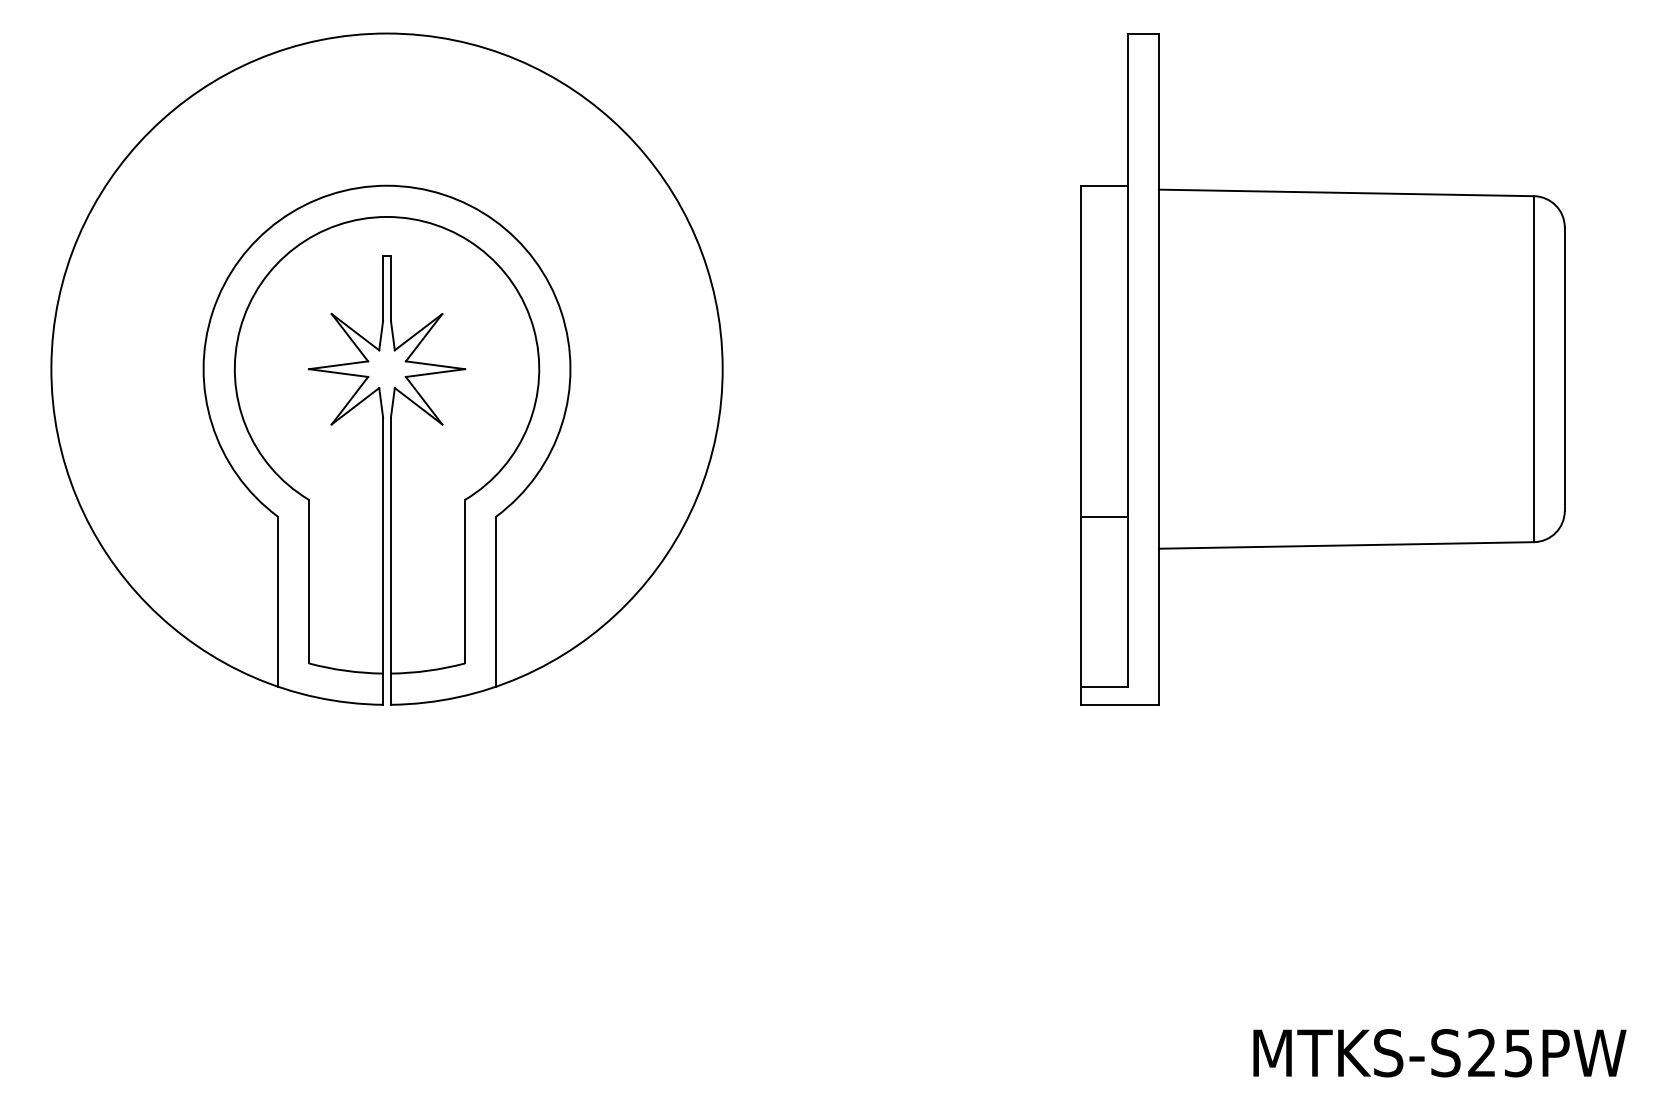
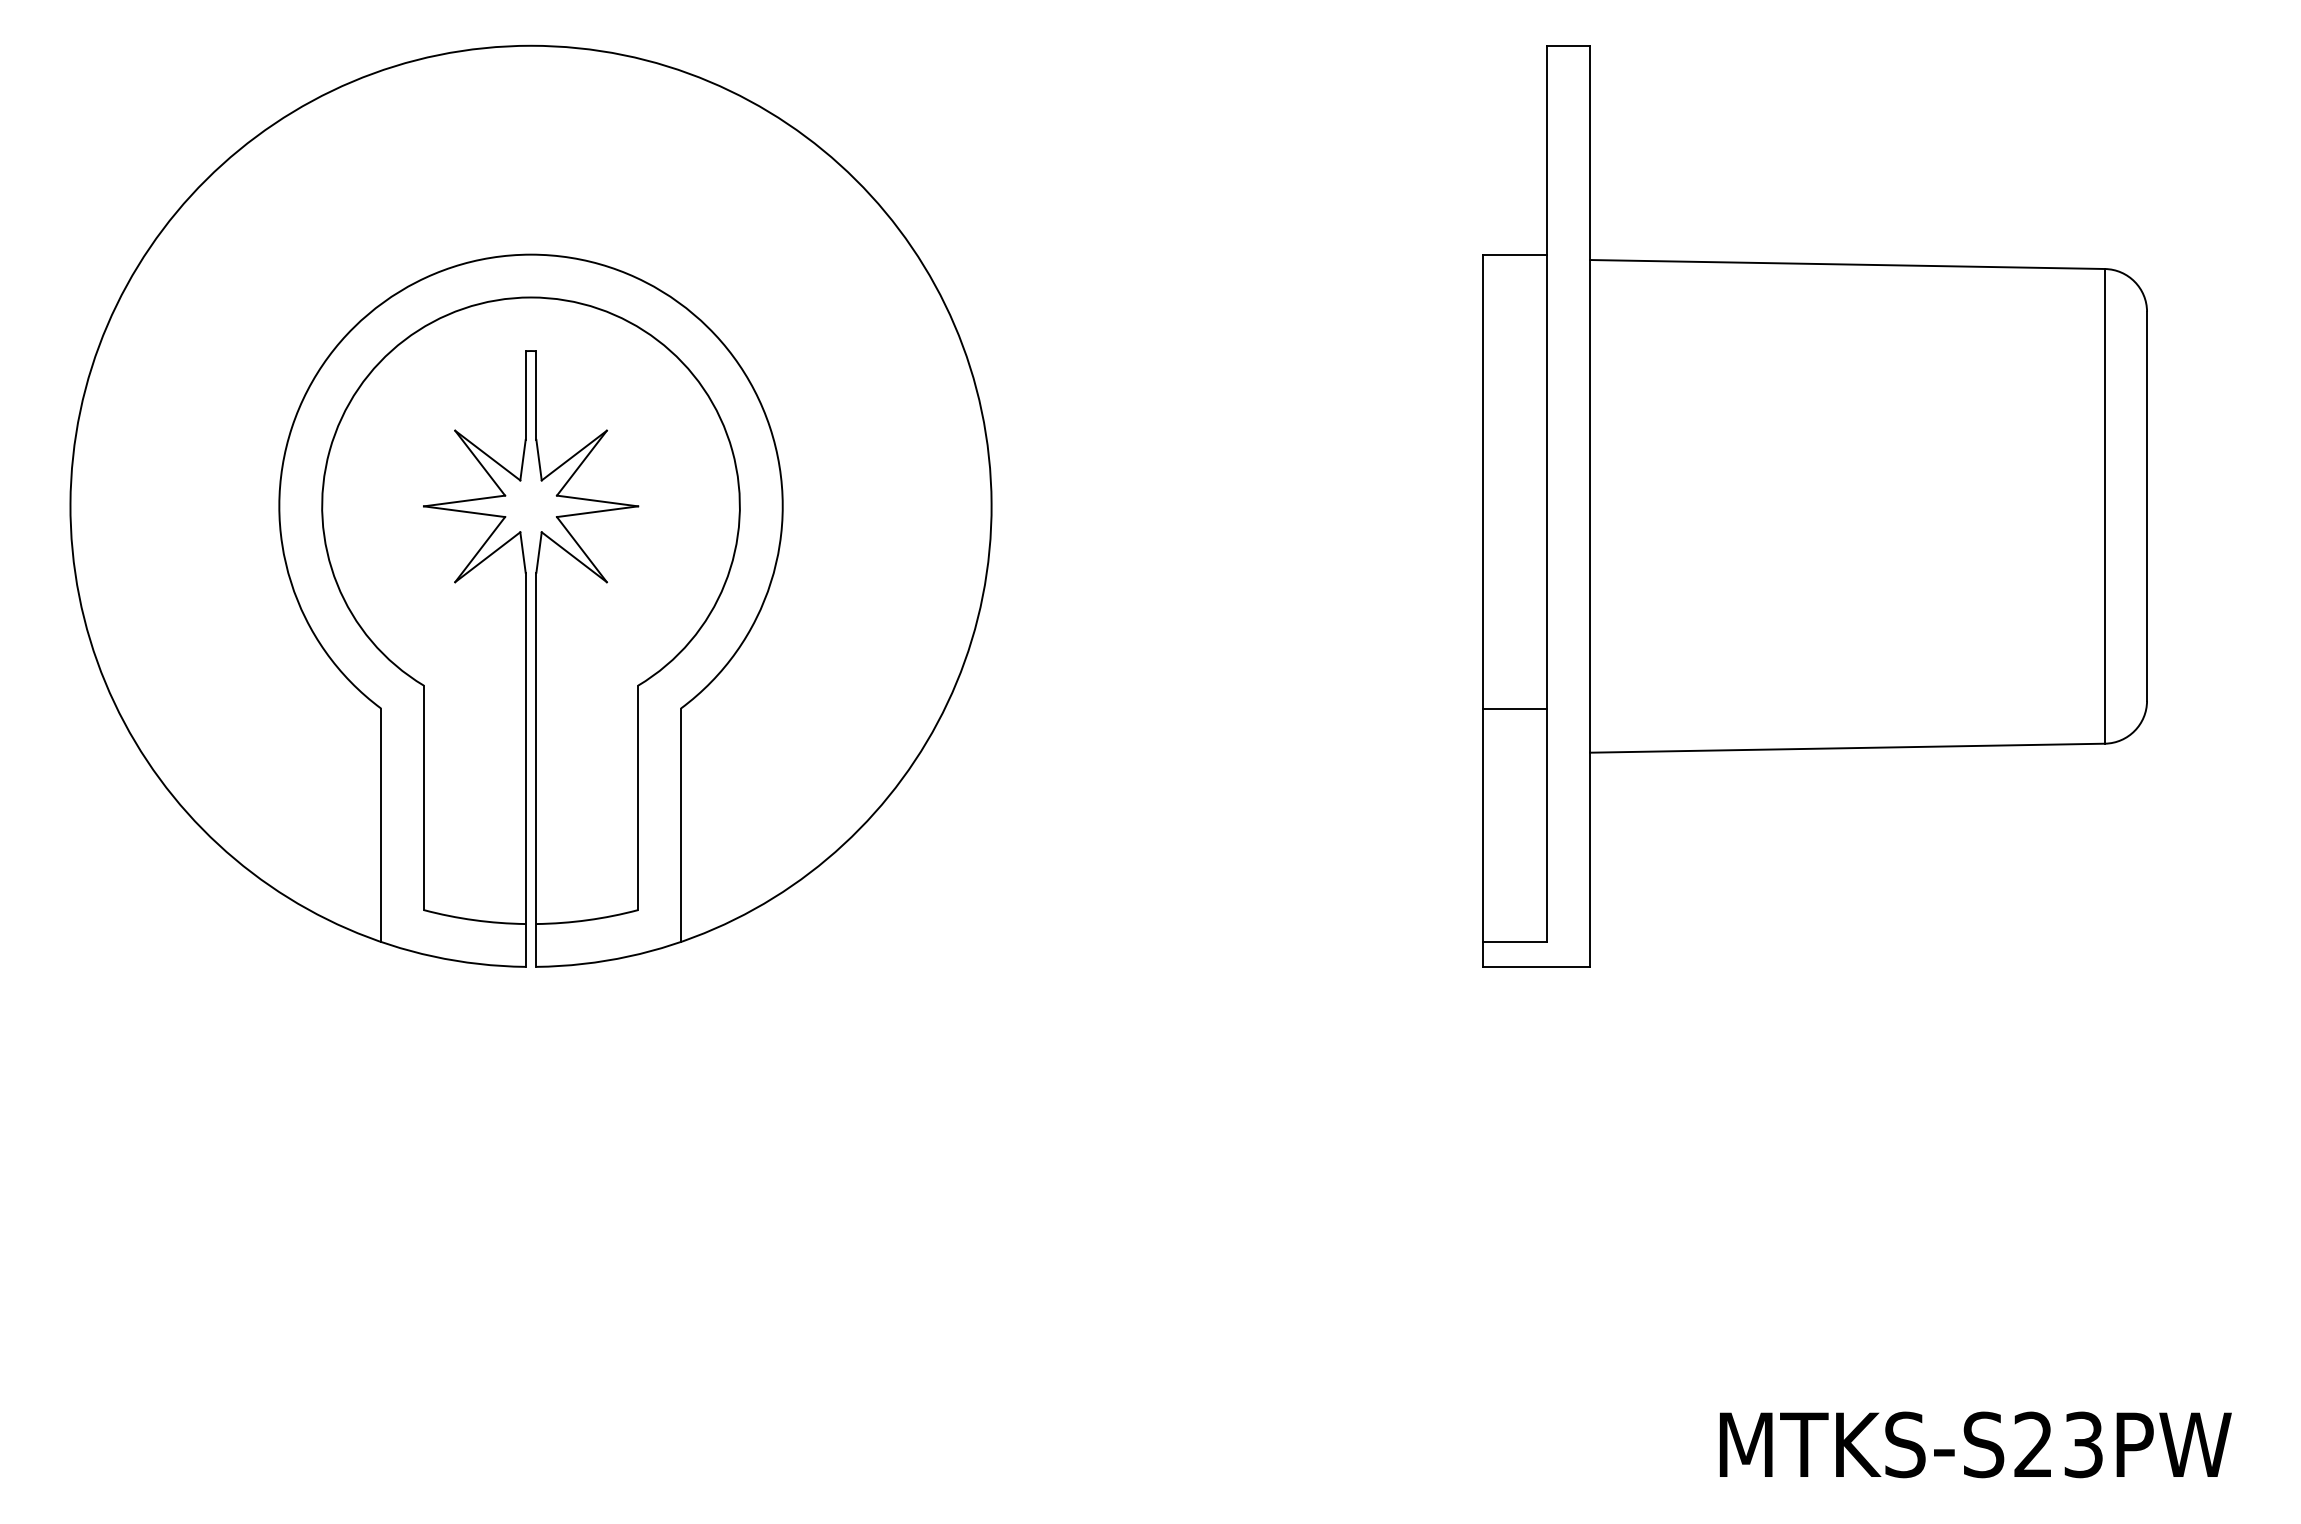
text: (1518, 1052) -> (2083, 1444), MTKS-S25PW -> MTKS-S23PW

